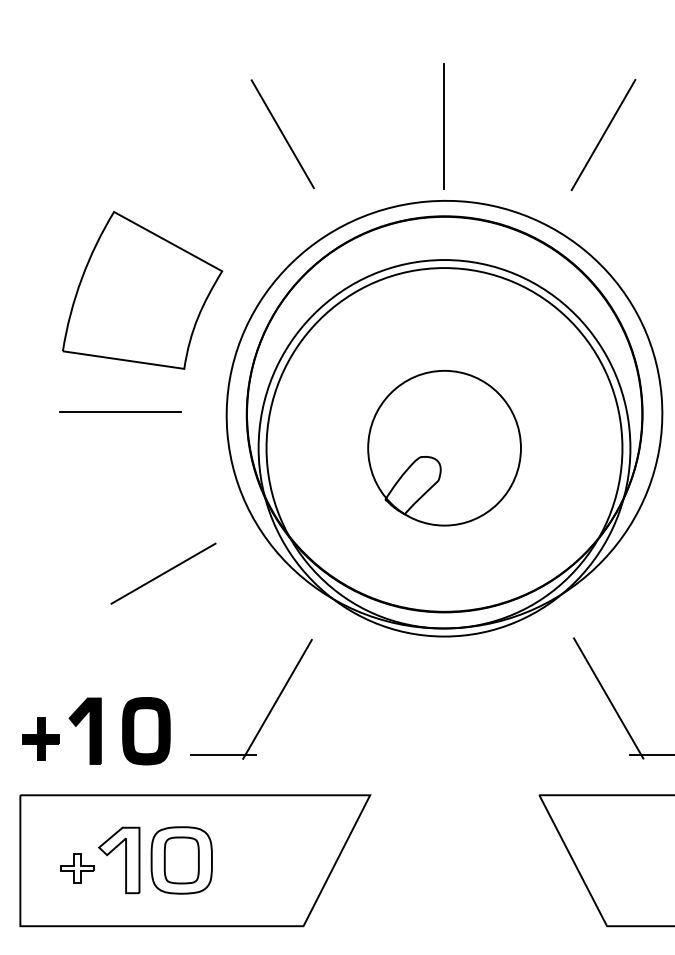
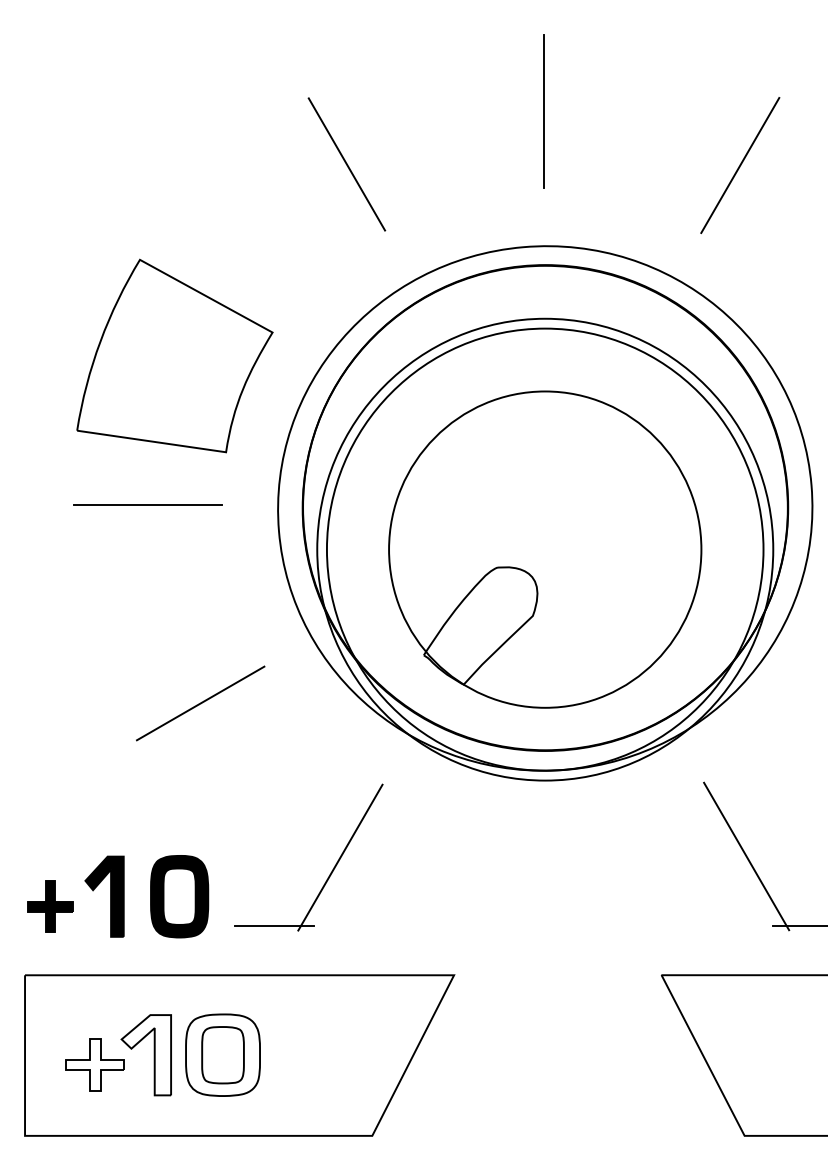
line: (443, 126) -> (543, 111), moved
part: (444, 448) -> (545, 549), size x1.67
part: (77, 868) -> (94, 1064), size x1.43

